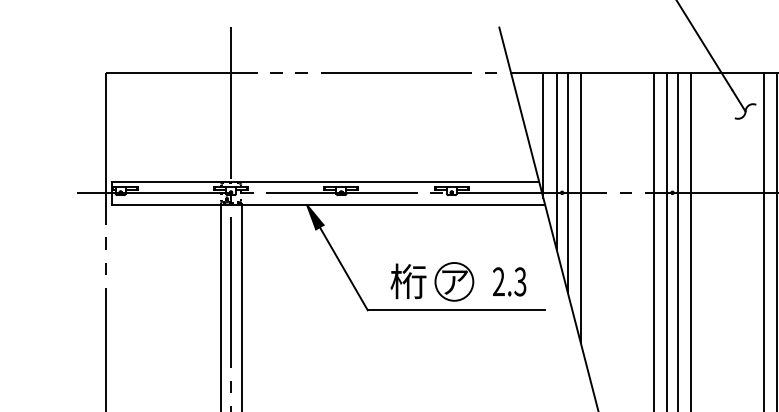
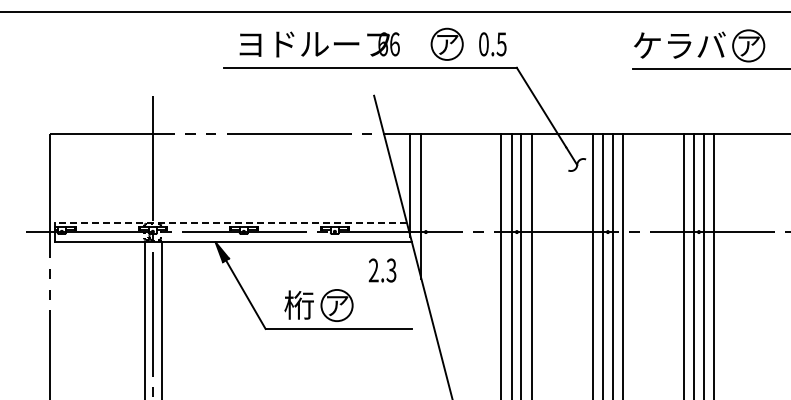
line: (325, 181) -> (230, 222), solid -> dashed
line: (567, 182) -> (430, 223), removed
line: (581, 207) -> (441, 244), removed
text: (509, 281) -> (382, 270), moved

